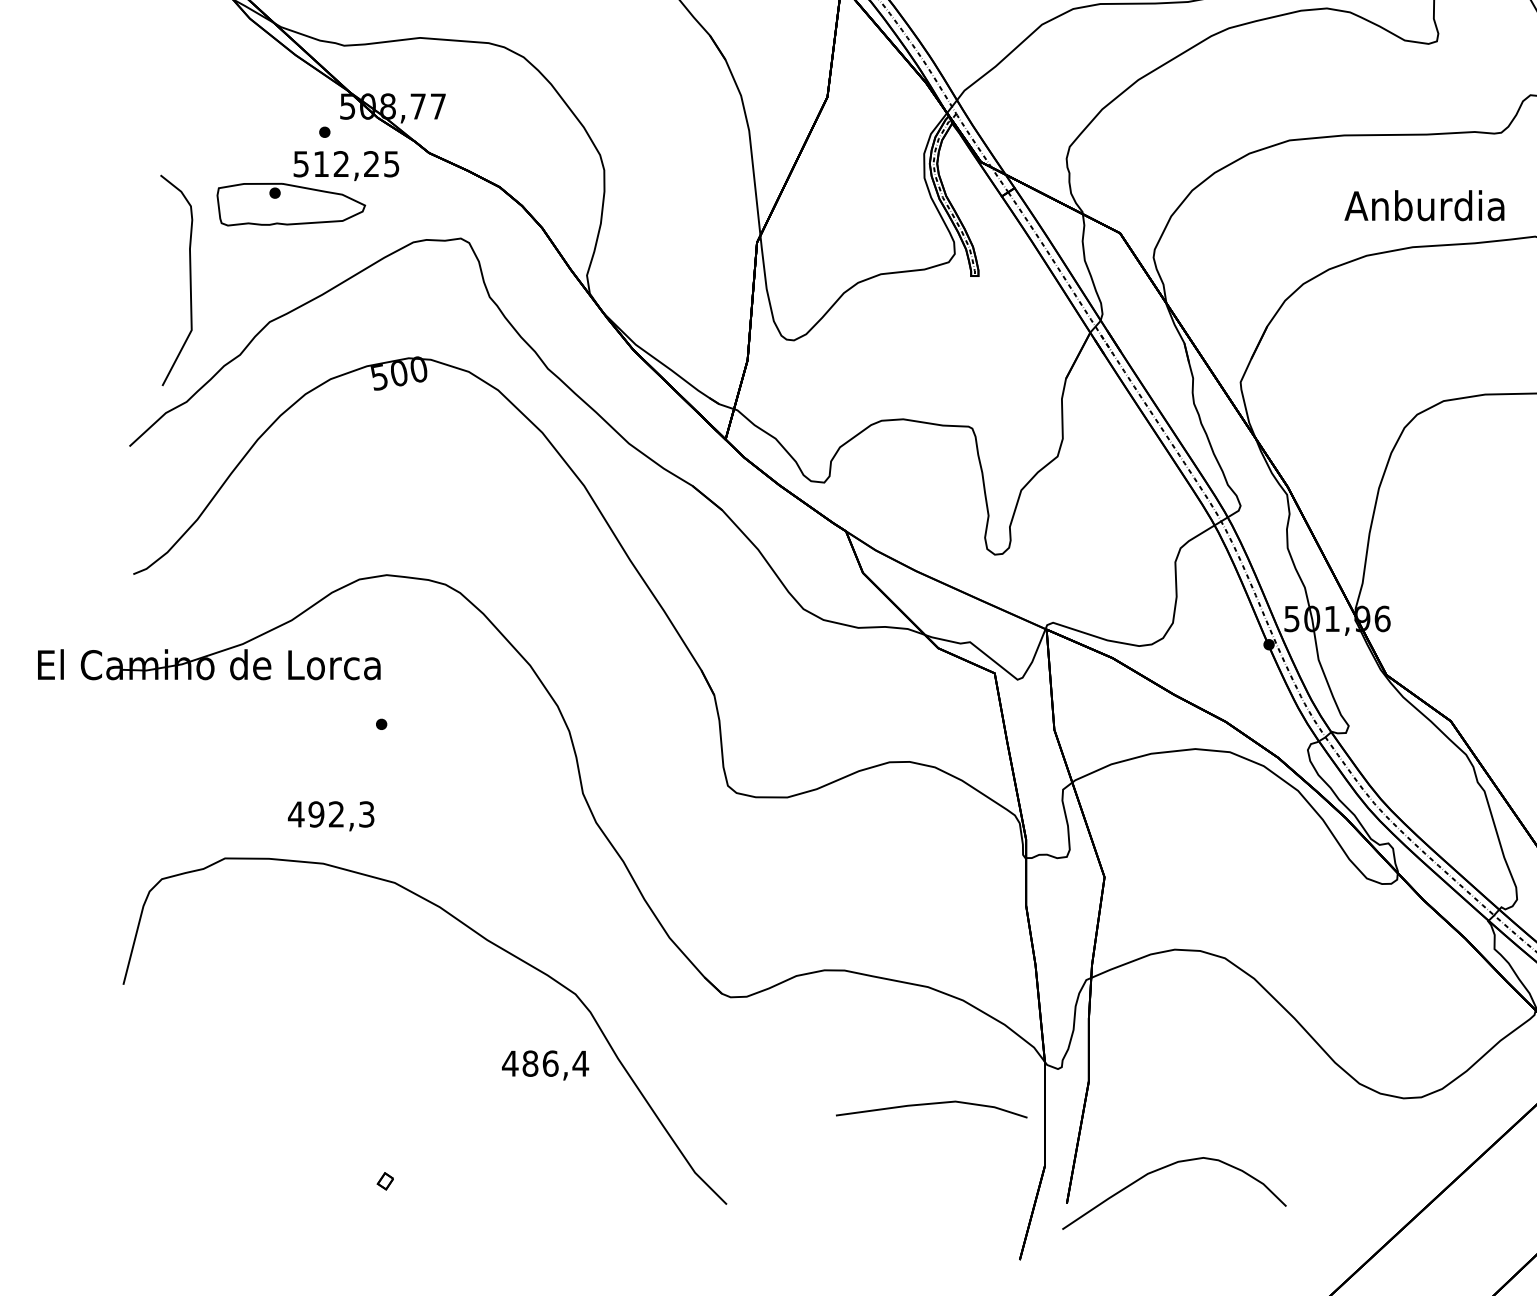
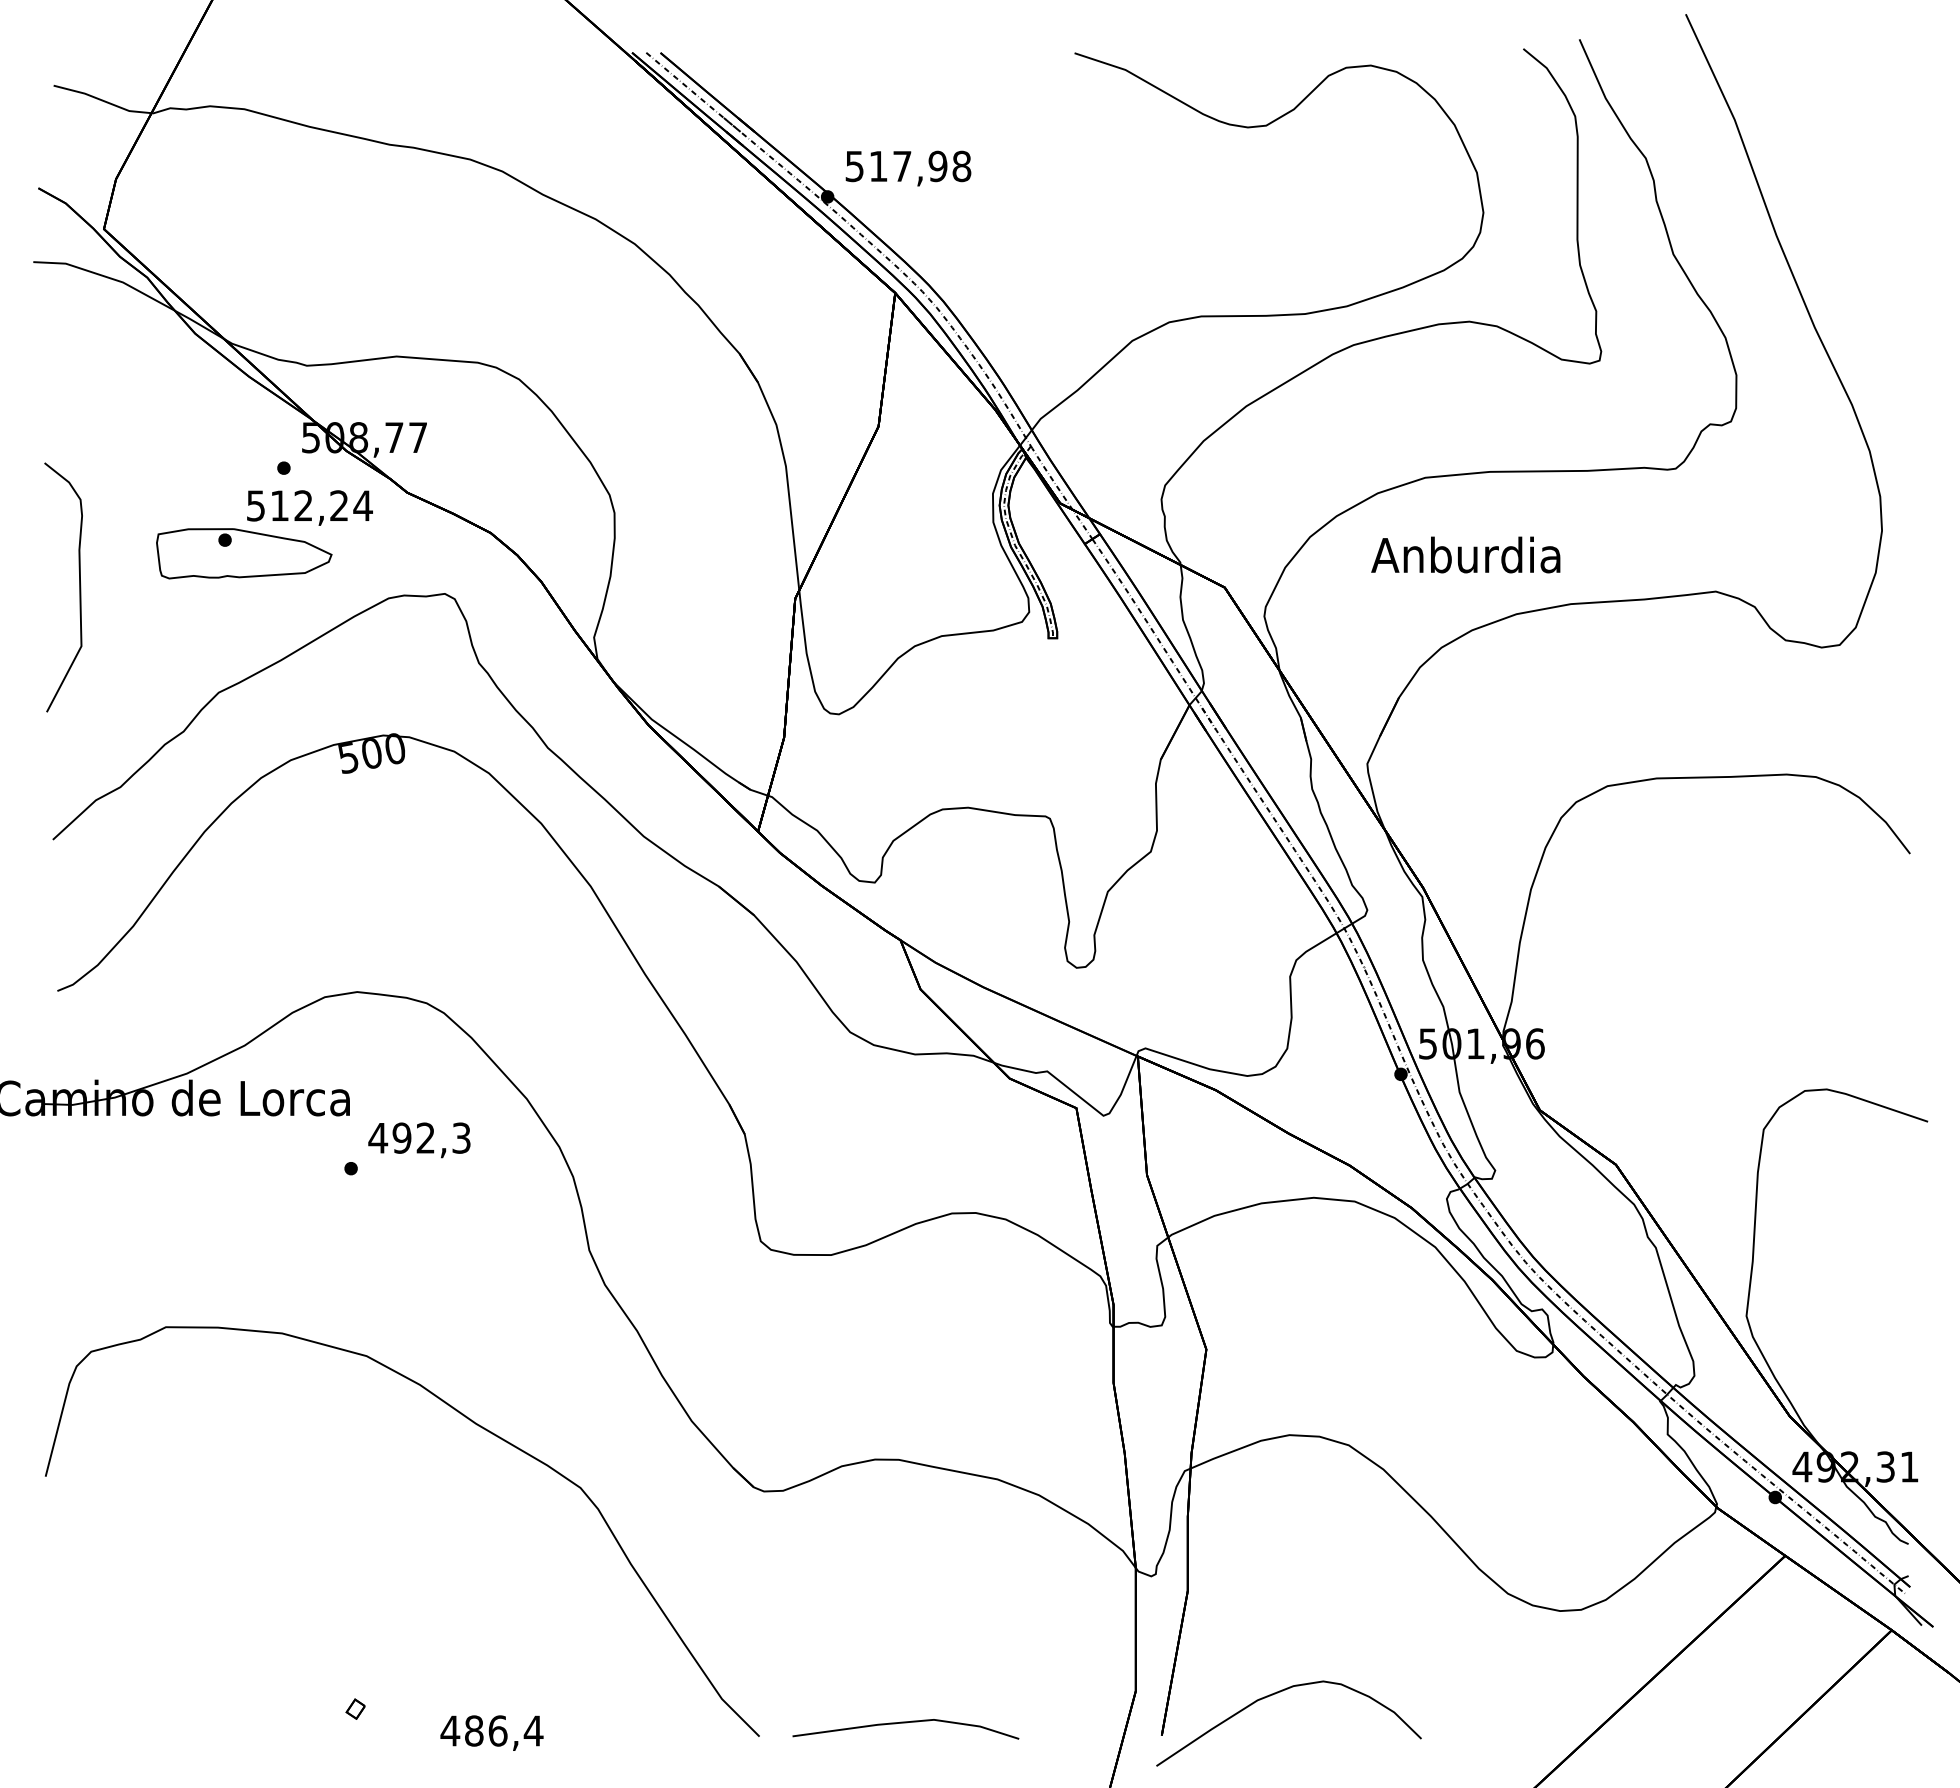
text: (391, 163) -> (362, 505), 512,25 -> 512,24
text: (1424, 205) -> (1465, 554), moved
curve: (190, 280) -> (79, 587), moved
text: (331, 816) -> (419, 1140), moved
text: (545, 1064) -> (491, 1732), moved
line: (931, 1104) -> (905, 1723), moved

